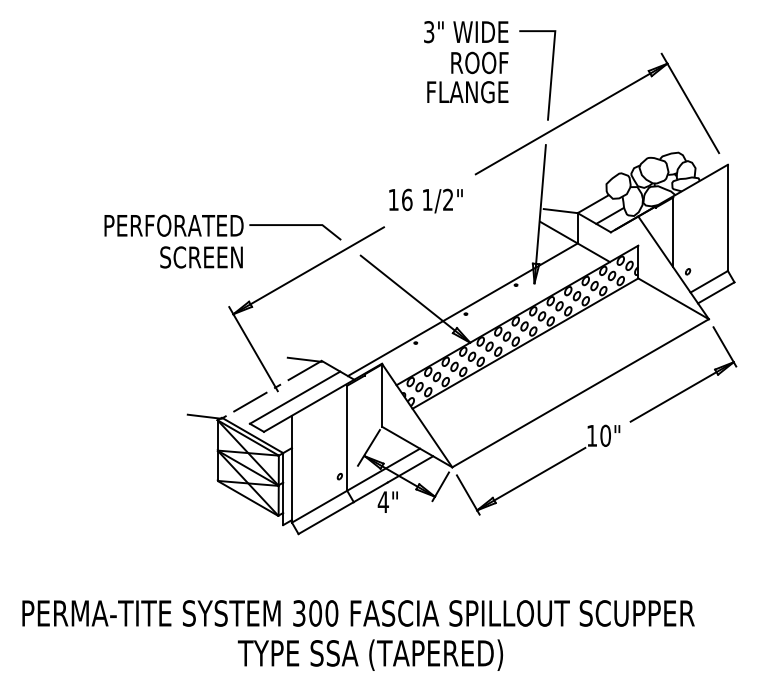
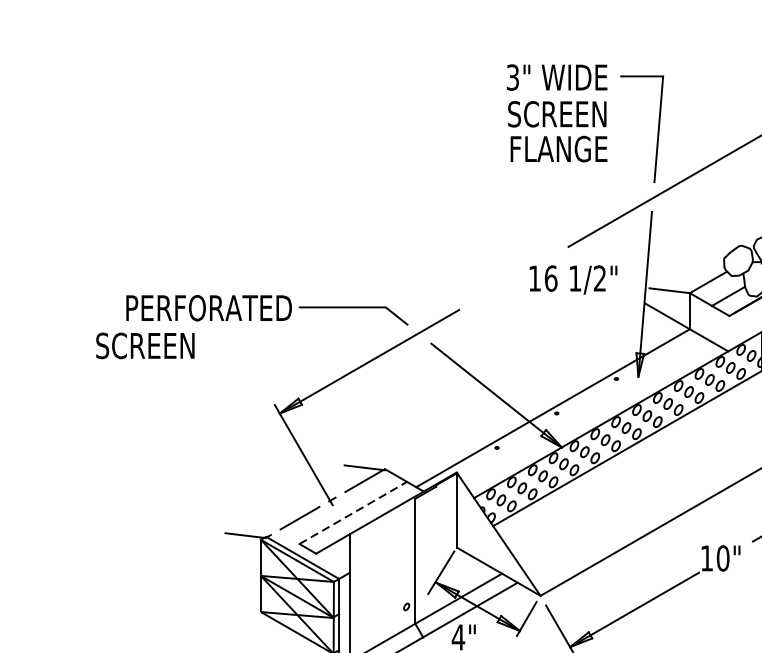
text: (466, 62) -> (557, 113), ROOF -> SCREEN
text: (425, 200) -> (572, 279), moved
text: (201, 257) -> (145, 345), moved
line: (295, 397) -> (353, 512), solid -> dashed

